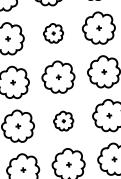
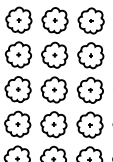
part: (53, 32) -> (54, 54), size x1.67
part: (63, 120) -> (53, 124), size x1.67

